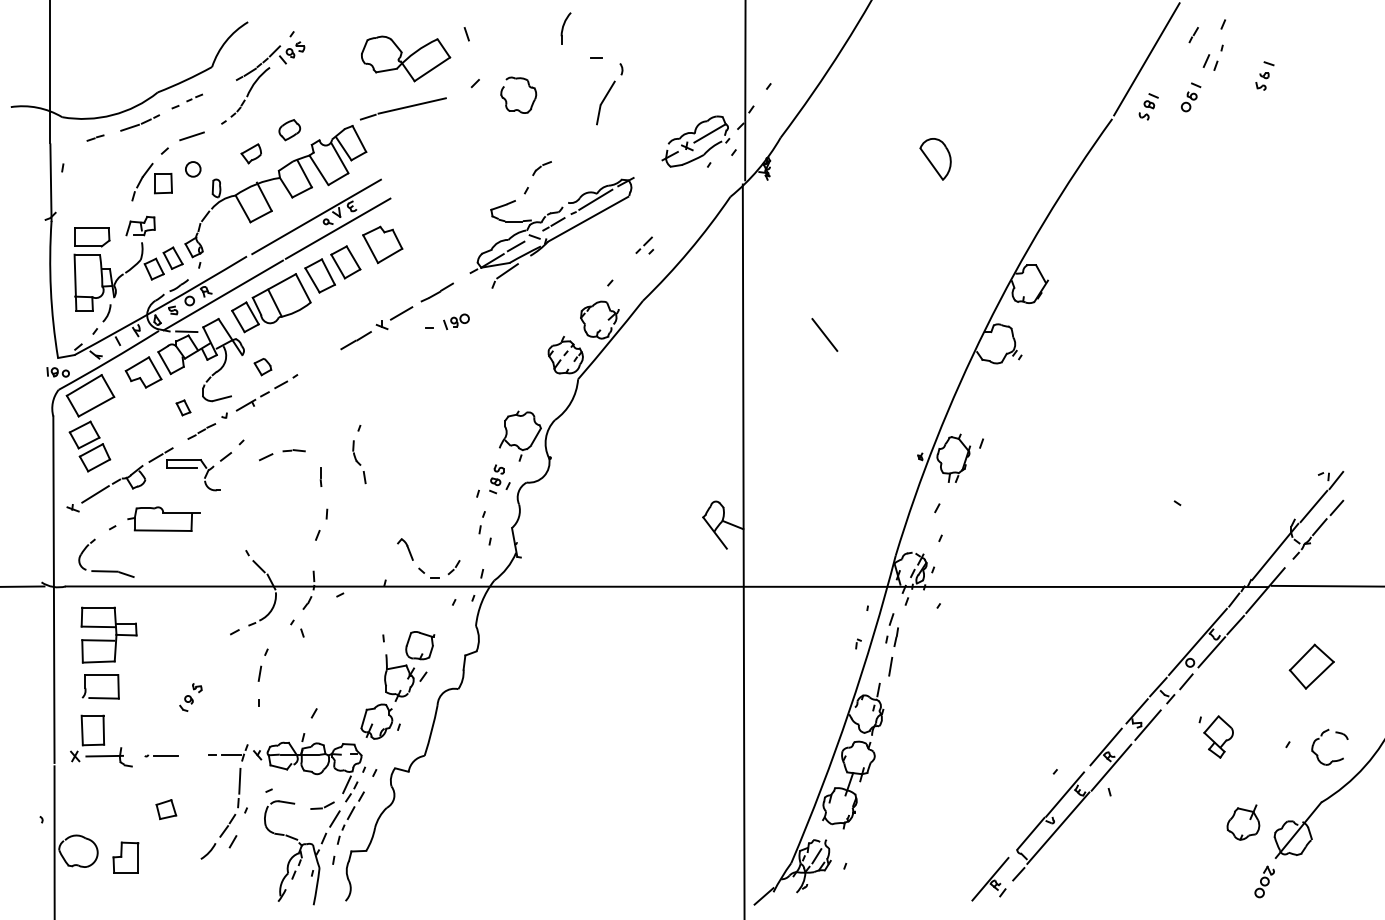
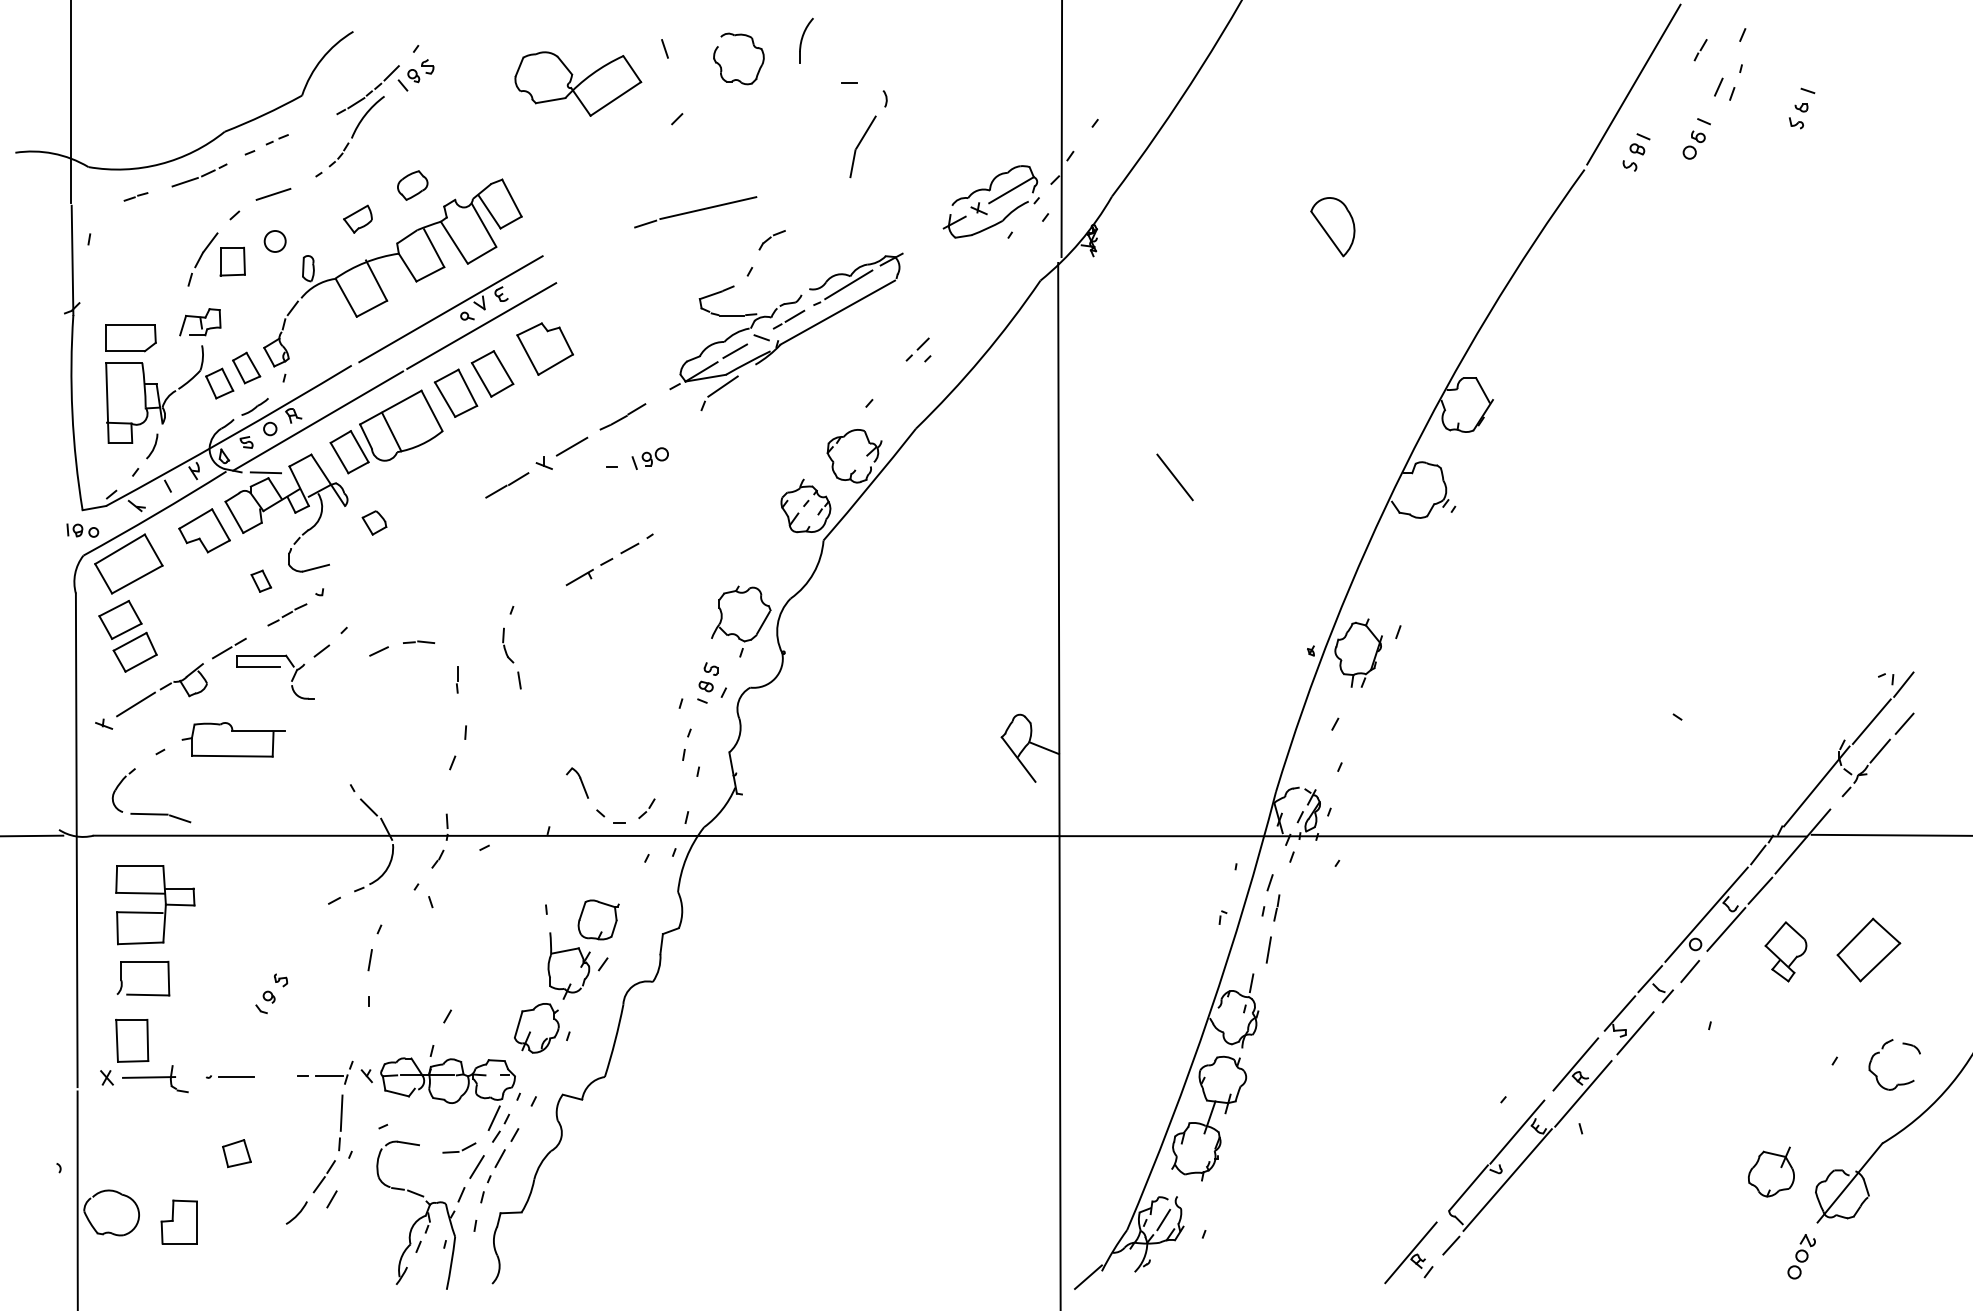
part: (528, 86) -> (752, 46), moved
part: (402, 108) -> (694, 211), moved
part: (266, 392) -> (608, 559), moved
part: (1218, 736) -> (1785, 951), moved

